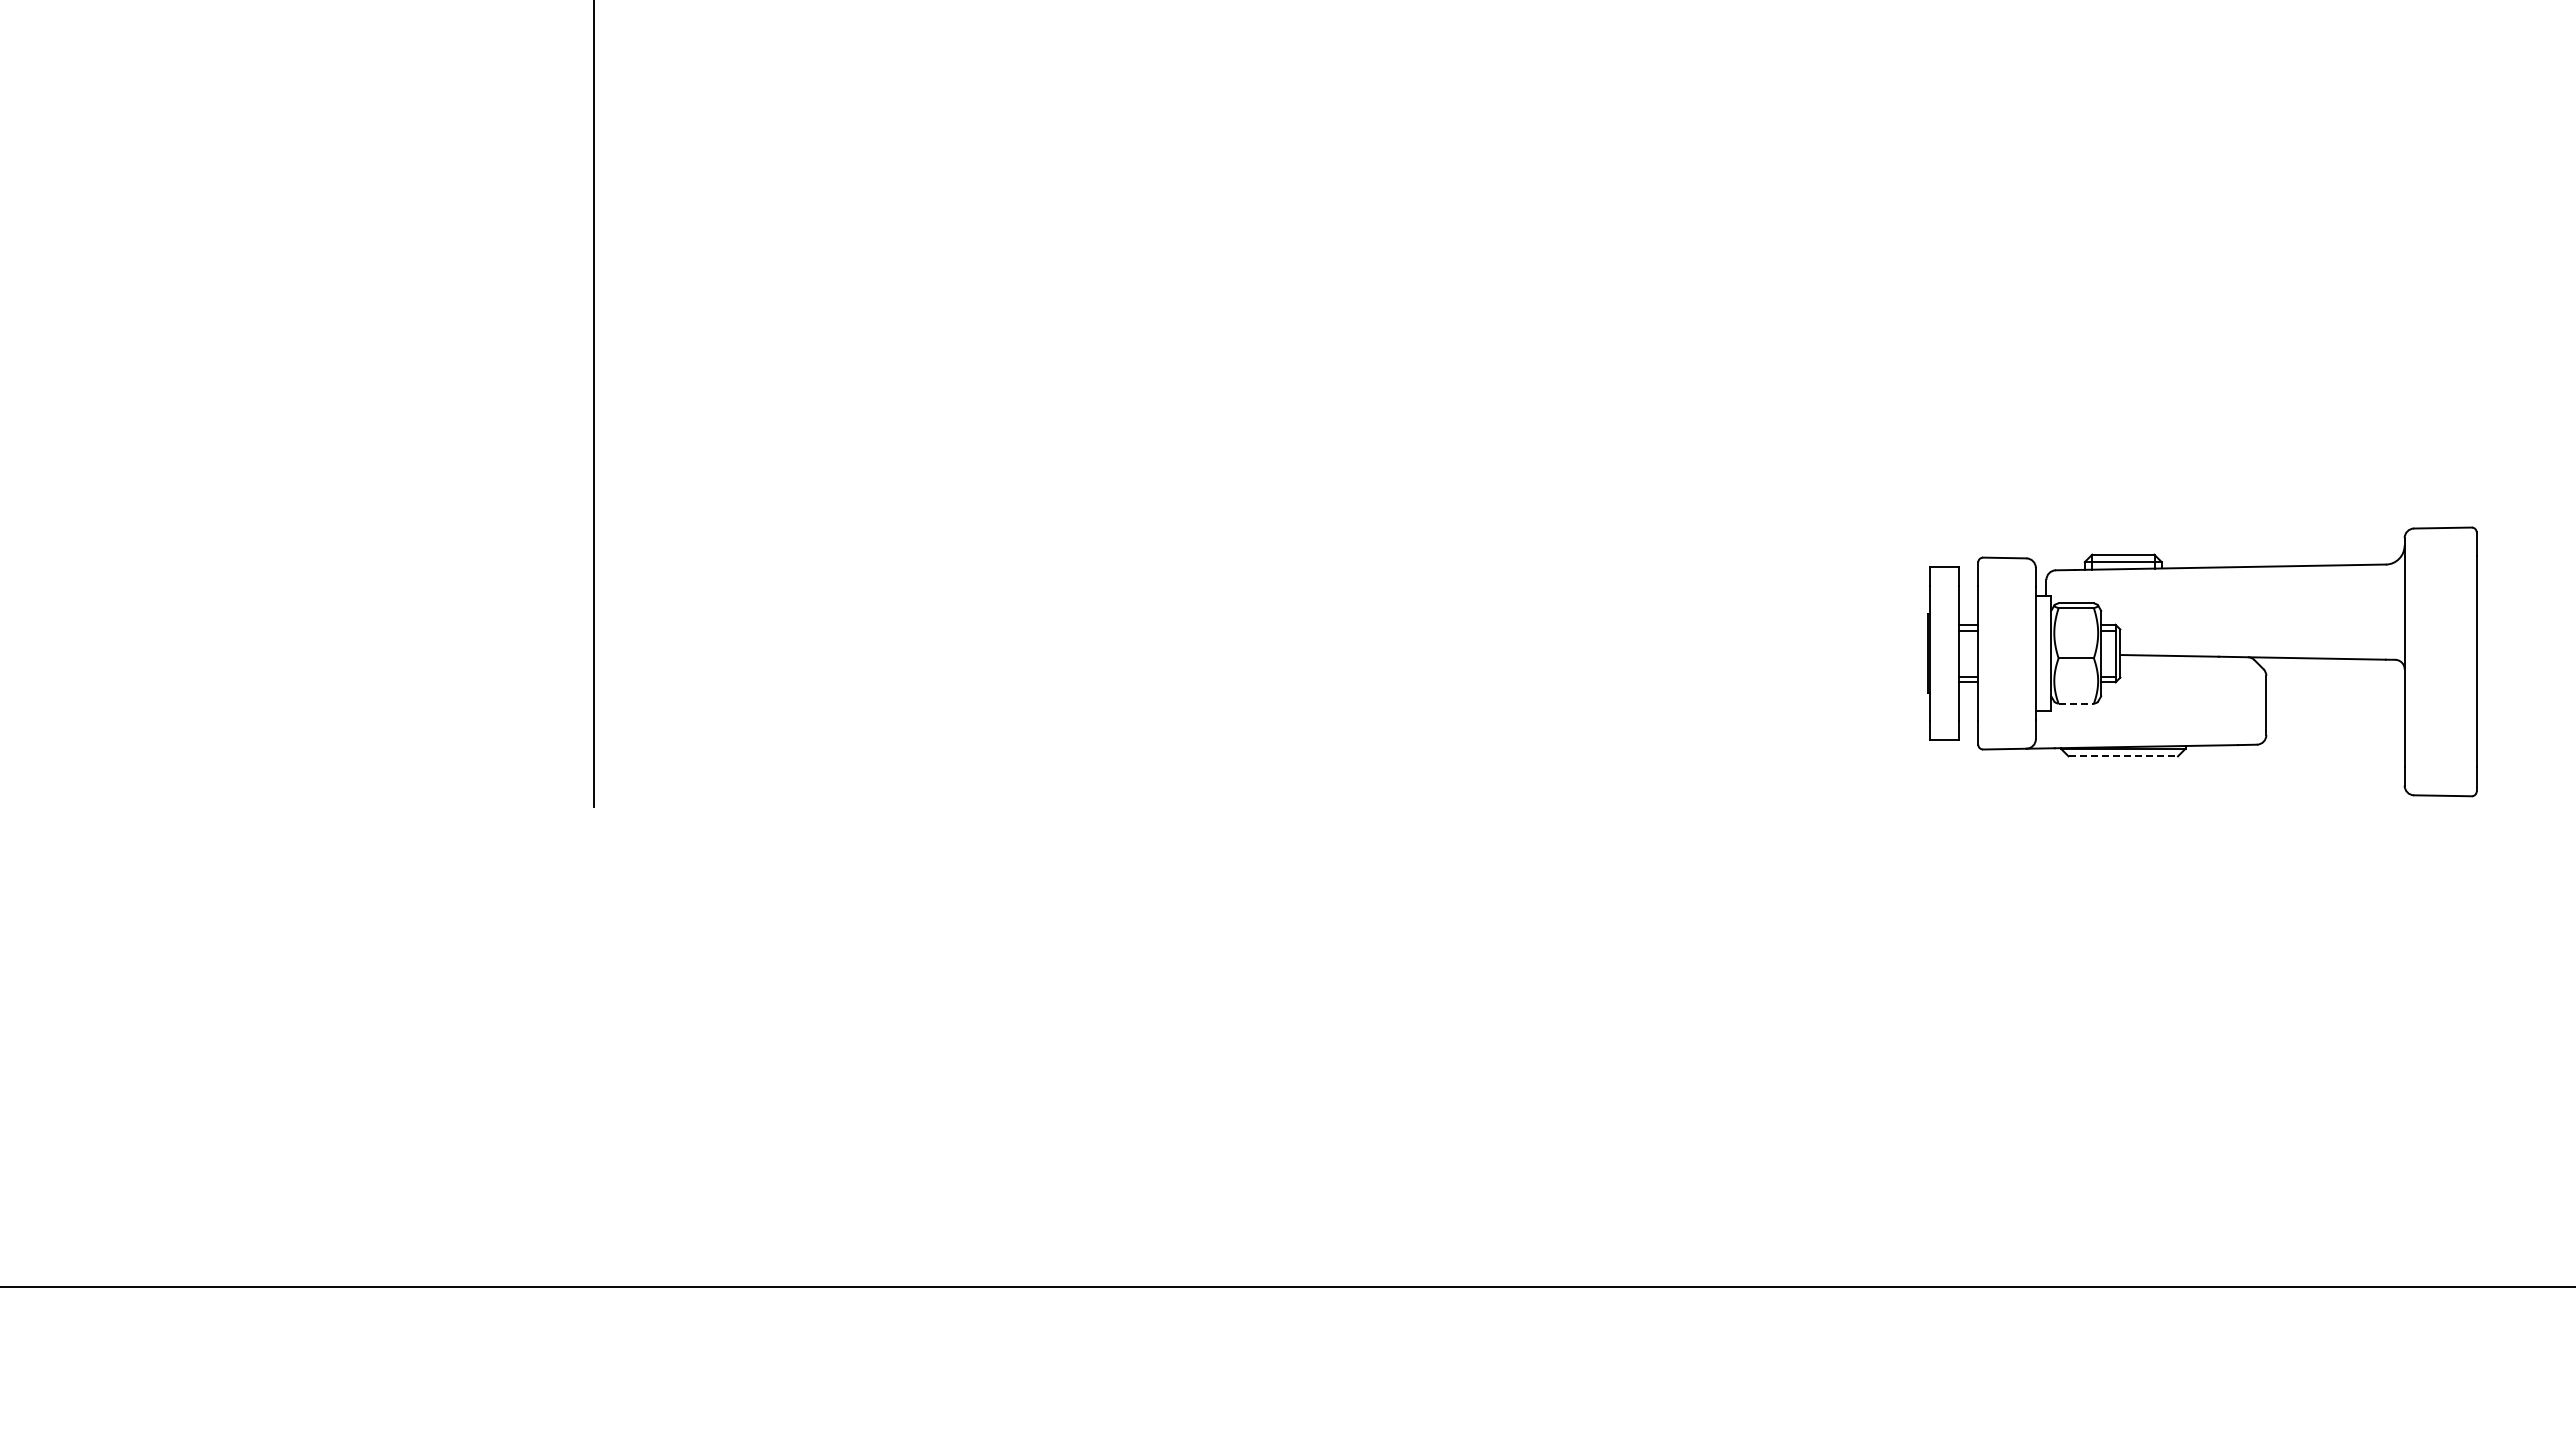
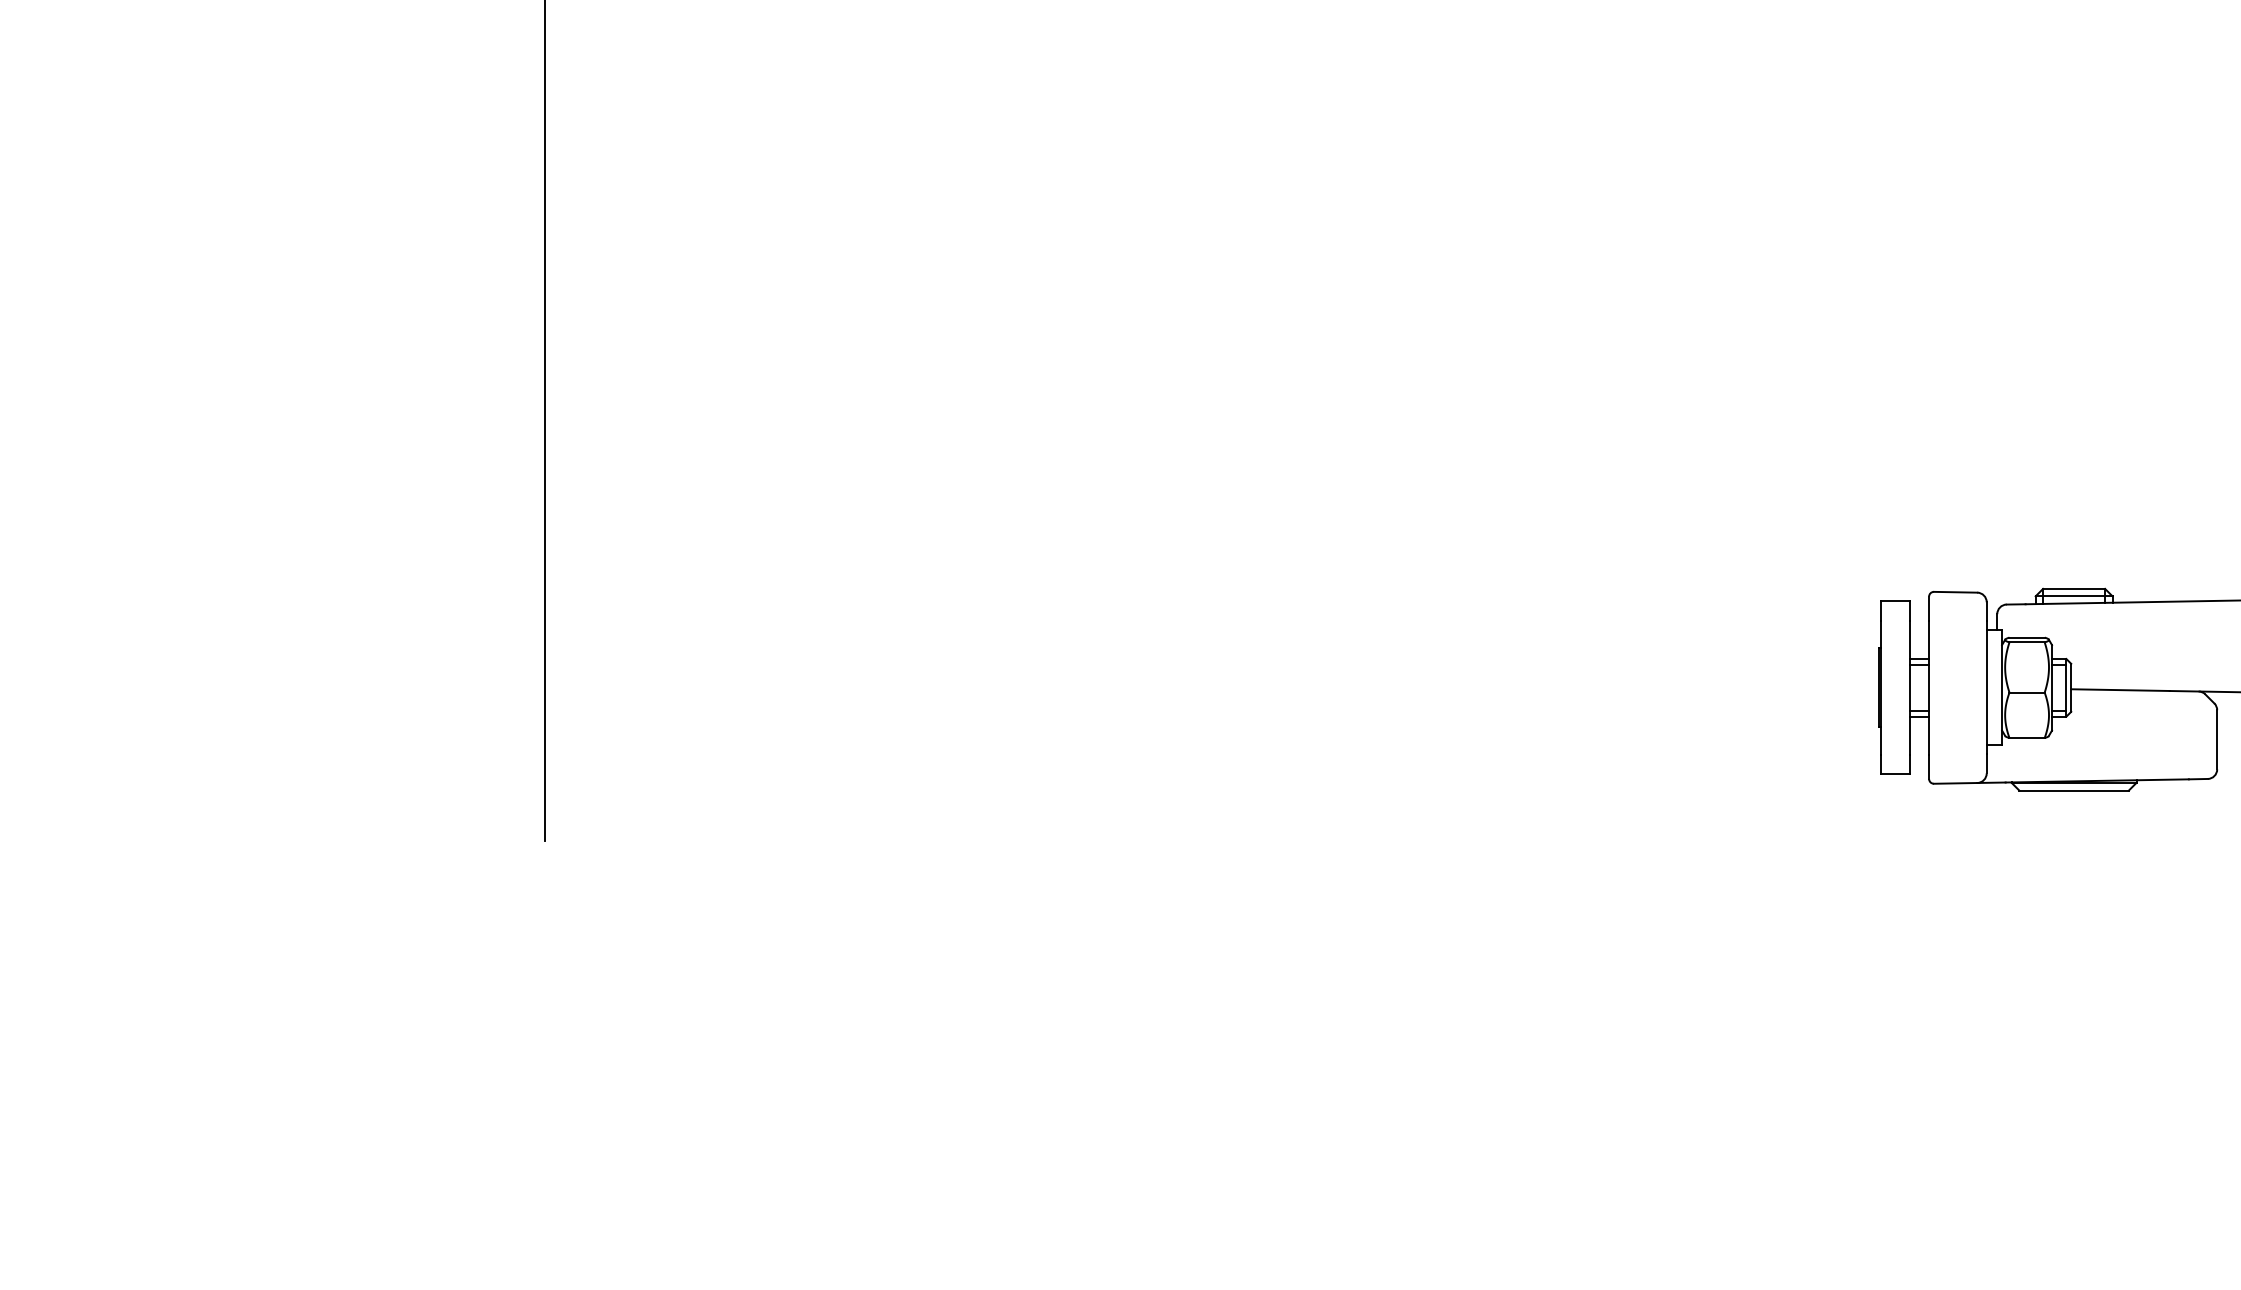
line: (2076, 703) -> (2027, 737), dashed -> solid
line: (2123, 756) -> (2074, 790), dashed -> solid

